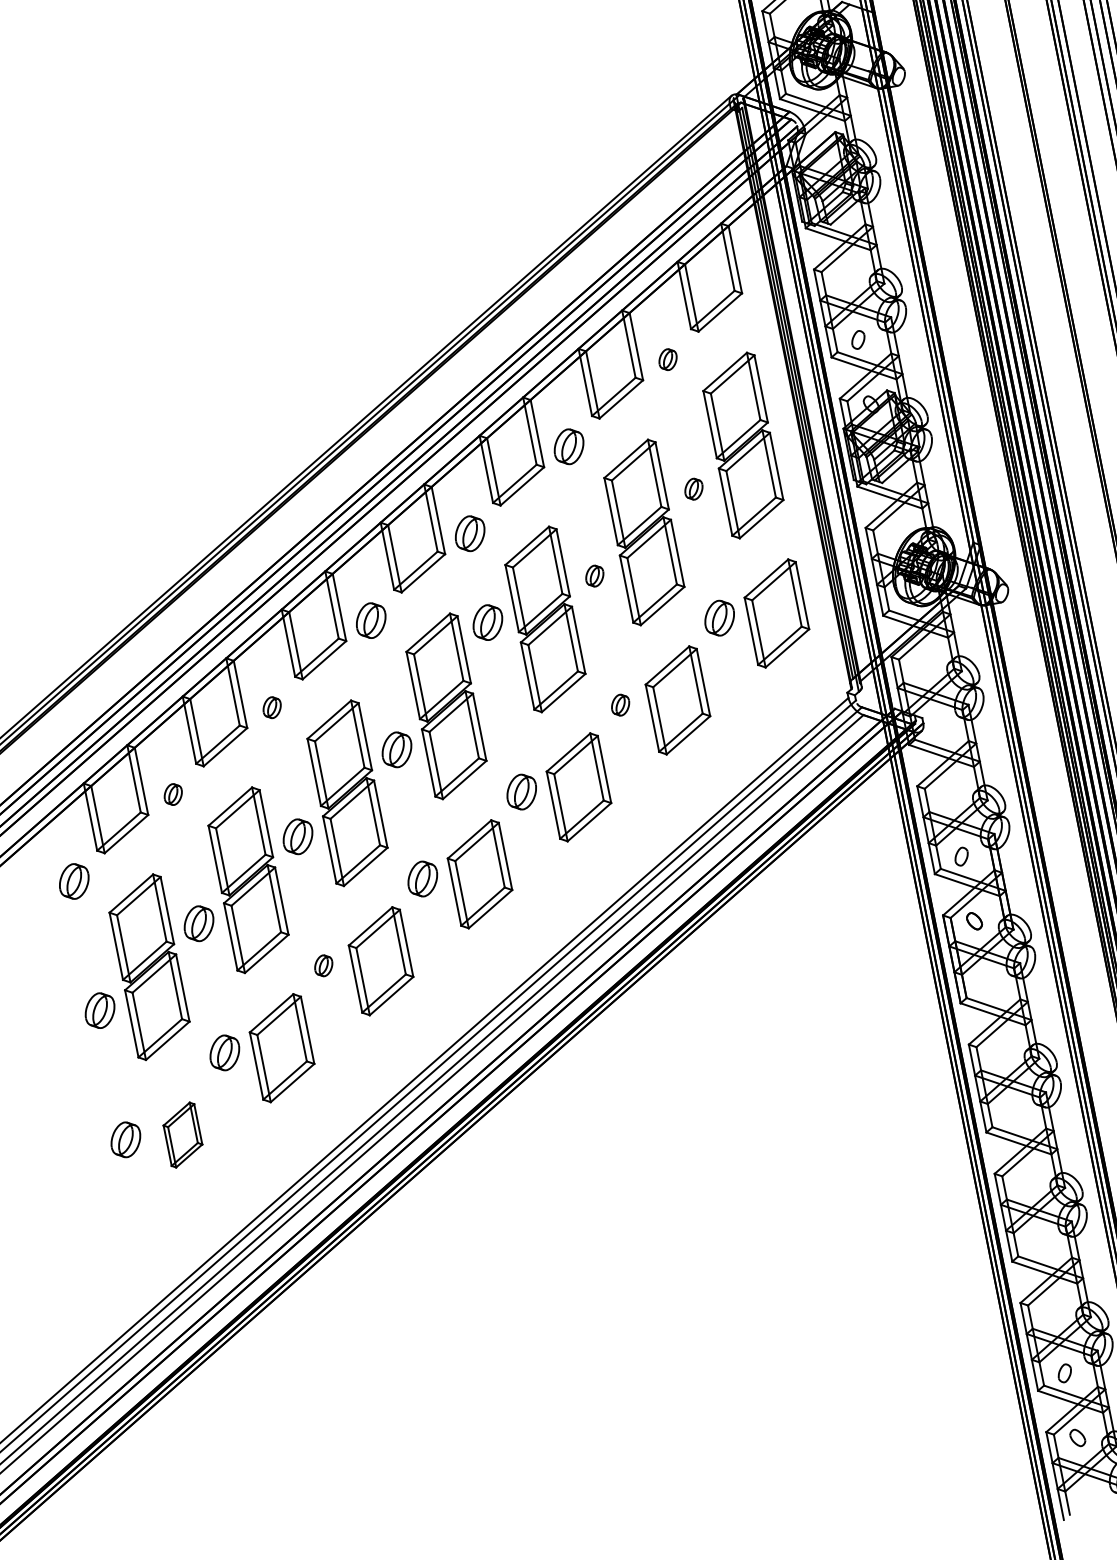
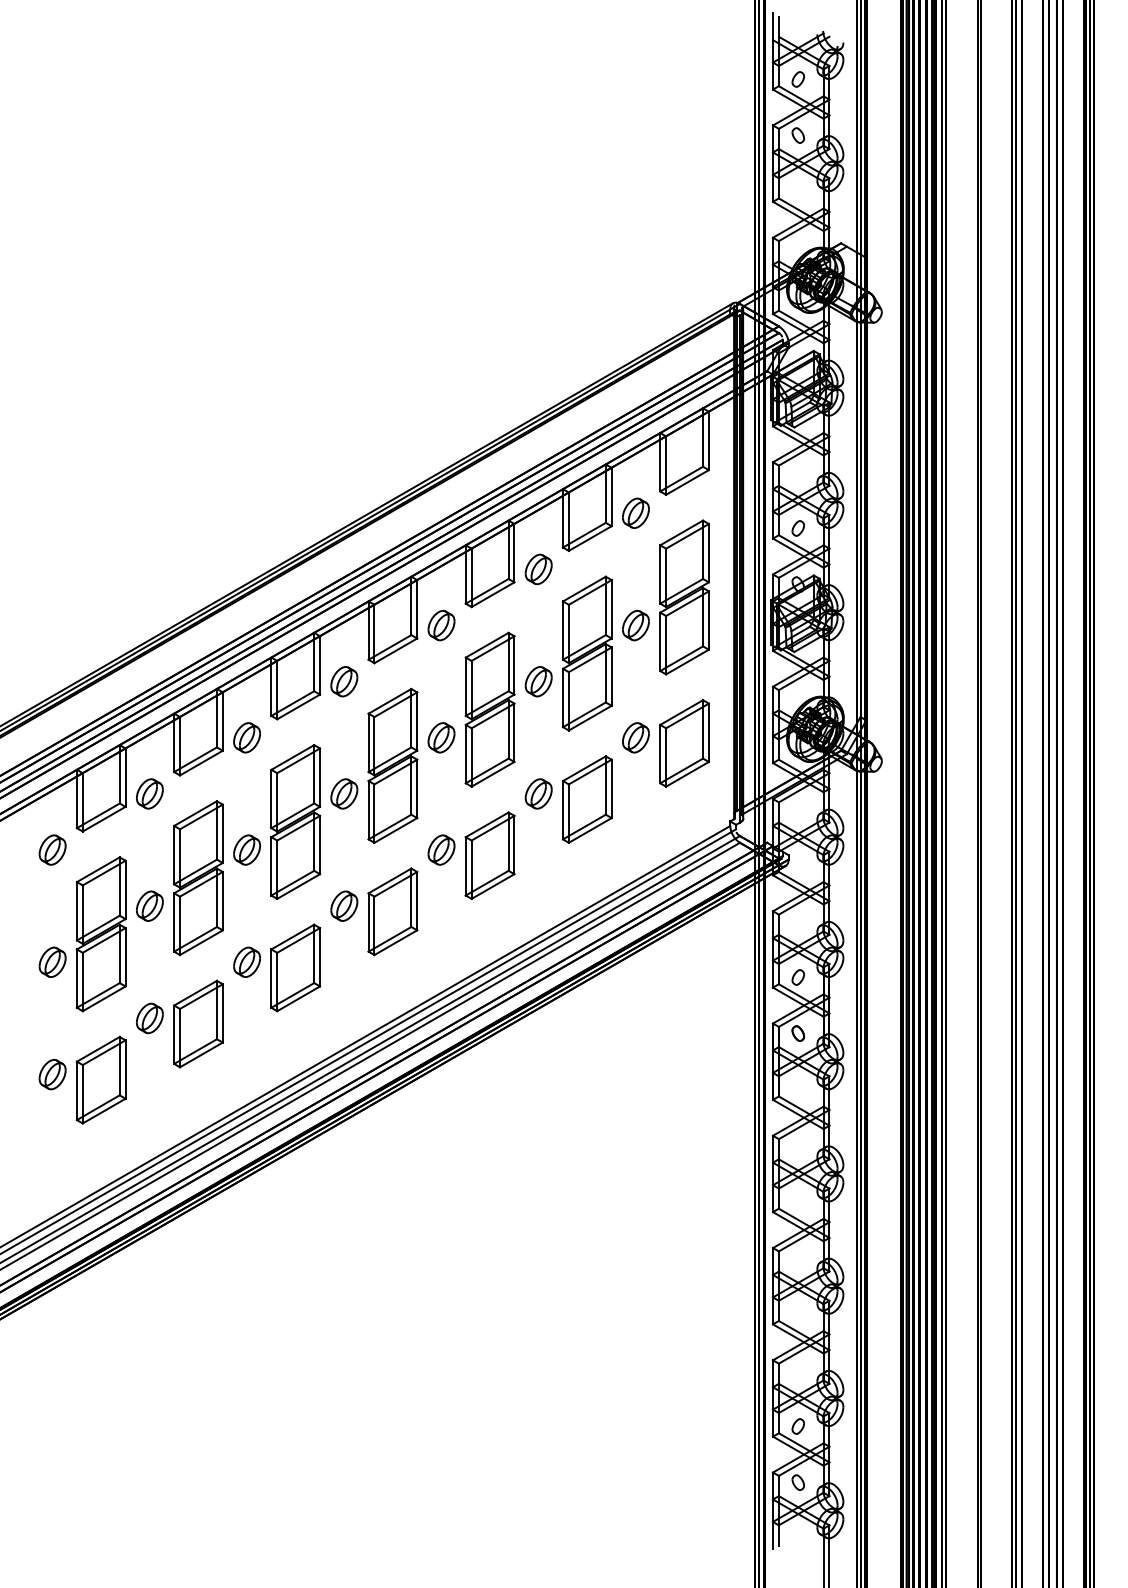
part: (667, 359) -> (635, 512), size x1.67
part: (693, 489) -> (635, 625), size x1.67
part: (594, 575) -> (538, 681), size x1.67
part: (487, 622) -> (441, 737), moved
part: (620, 704) -> (538, 793), size x1.67
part: (271, 707) -> (246, 737), size x1.67
part: (172, 794) -> (149, 793), size x1.67
part: (322, 965) -> (246, 961), size x1.67
part: (182, 1134) -> (100, 1079), size x1.67

